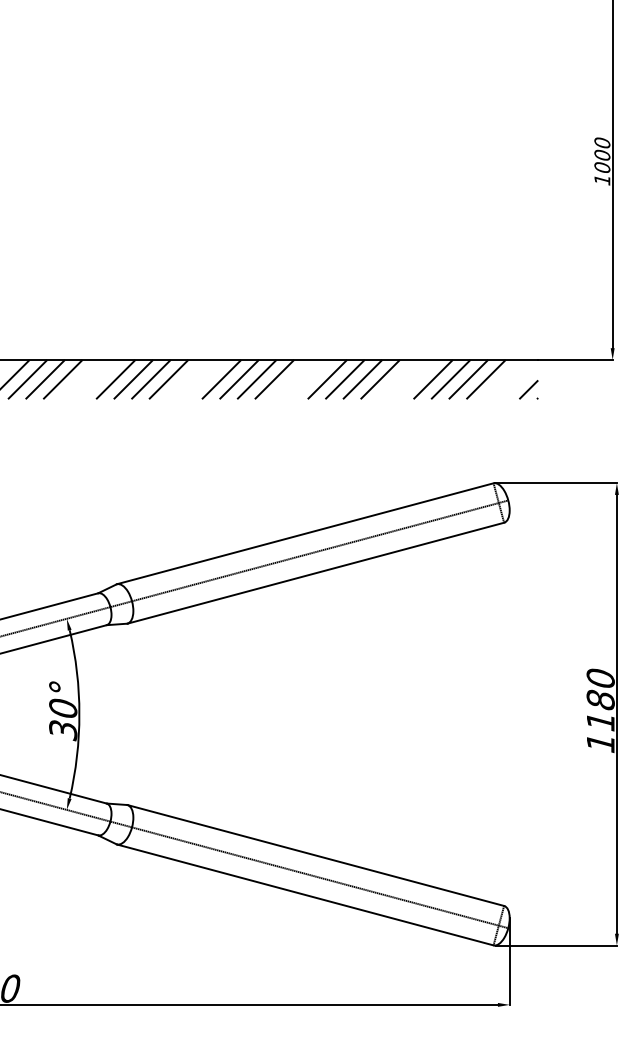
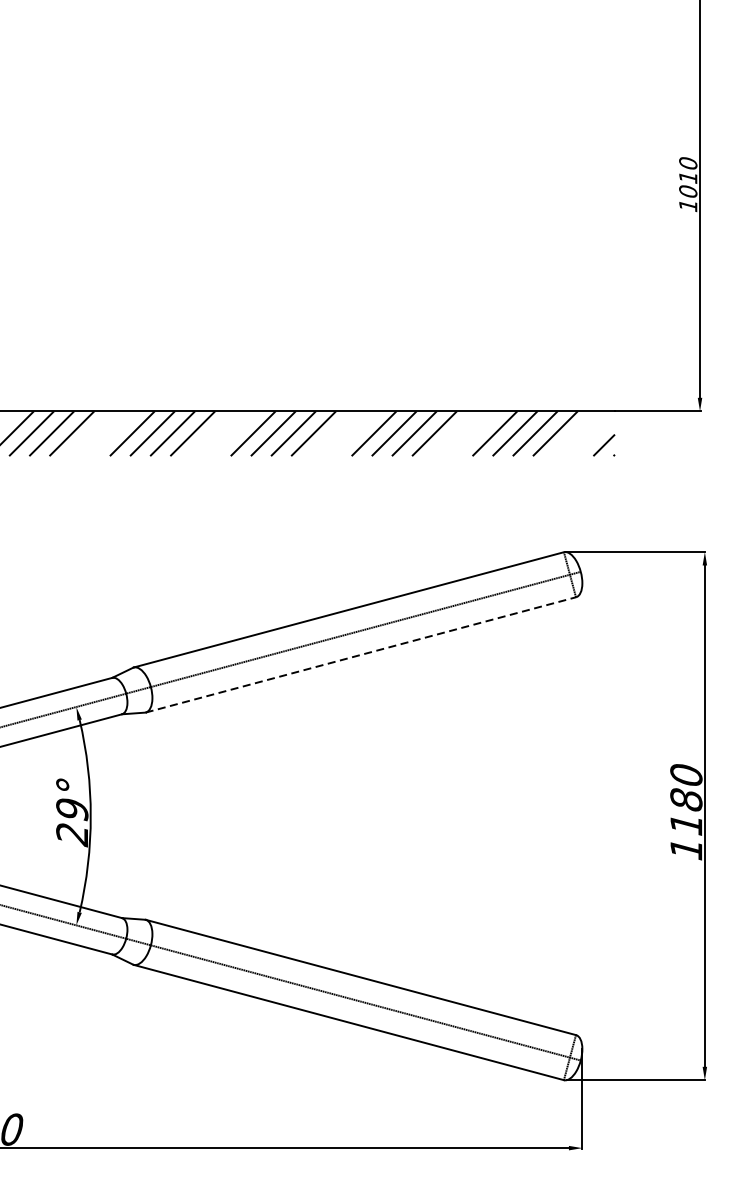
text: (602, 154) -> (688, 176), 1000 -> 1010
line: (315, 573) -> (360, 655), solid -> dashed
text: (63, 719) -> (72, 822), 30° -> 29°

